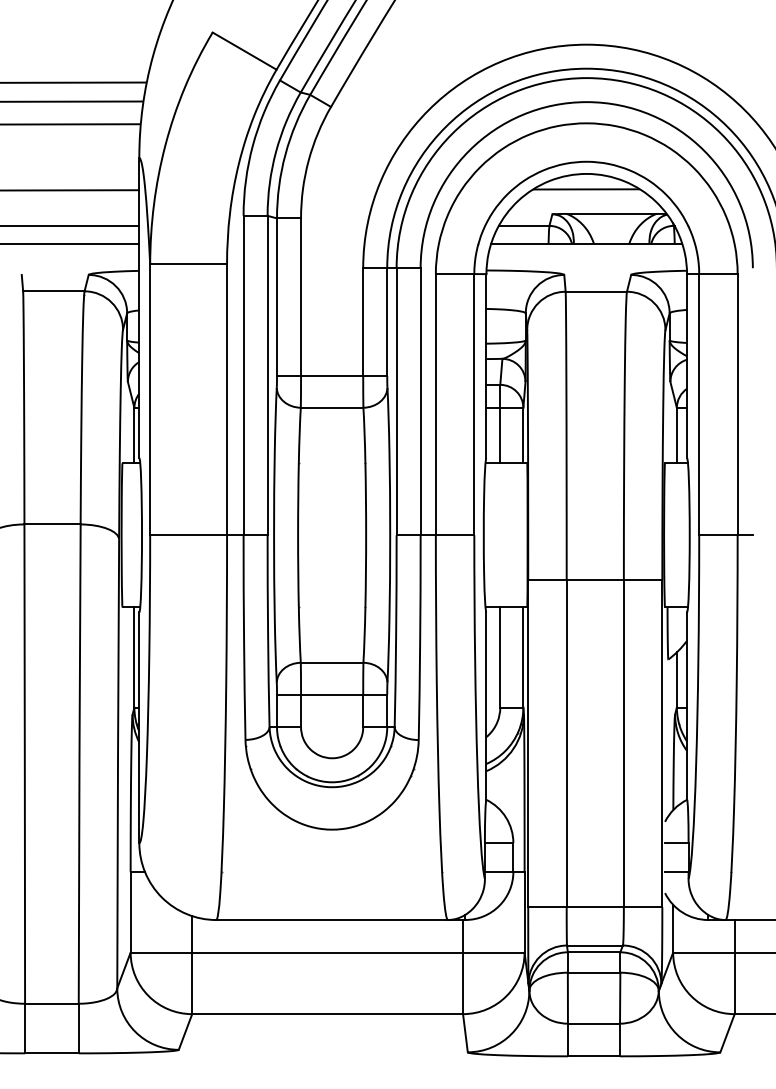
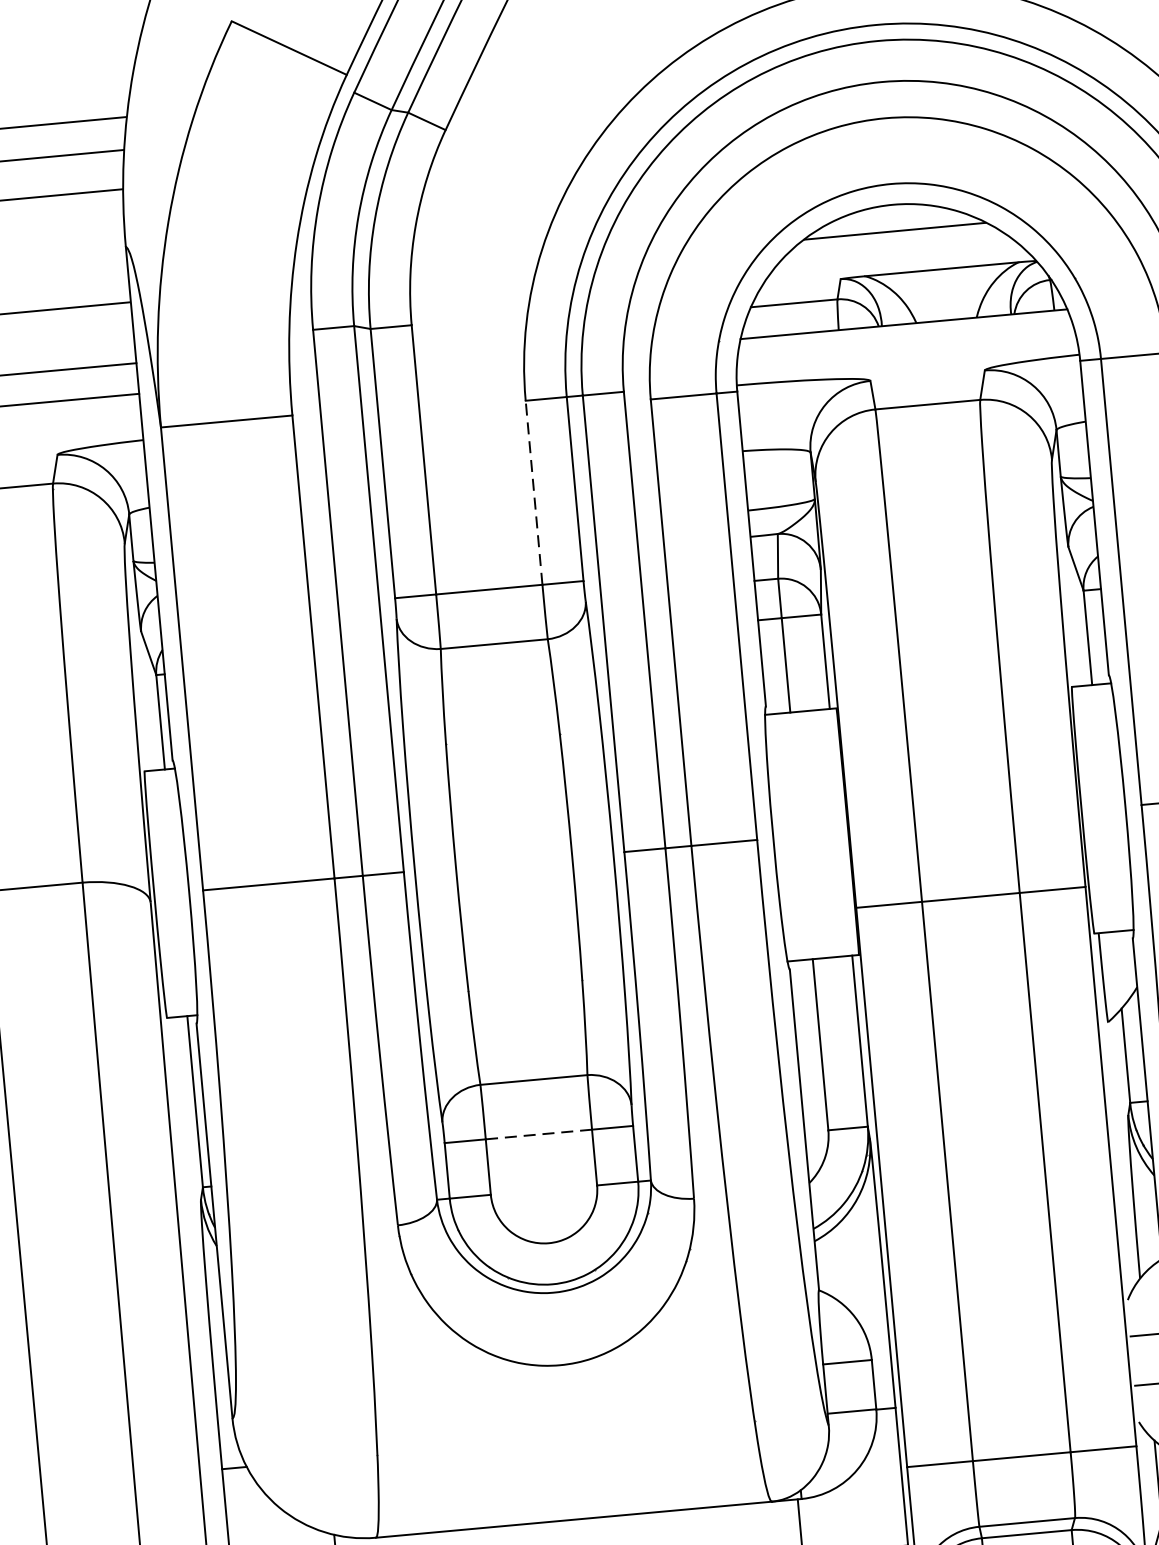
line: (363, 322) -> (534, 493), solid -> dashed
line: (331, 694) -> (537, 1134), solid -> dashed

